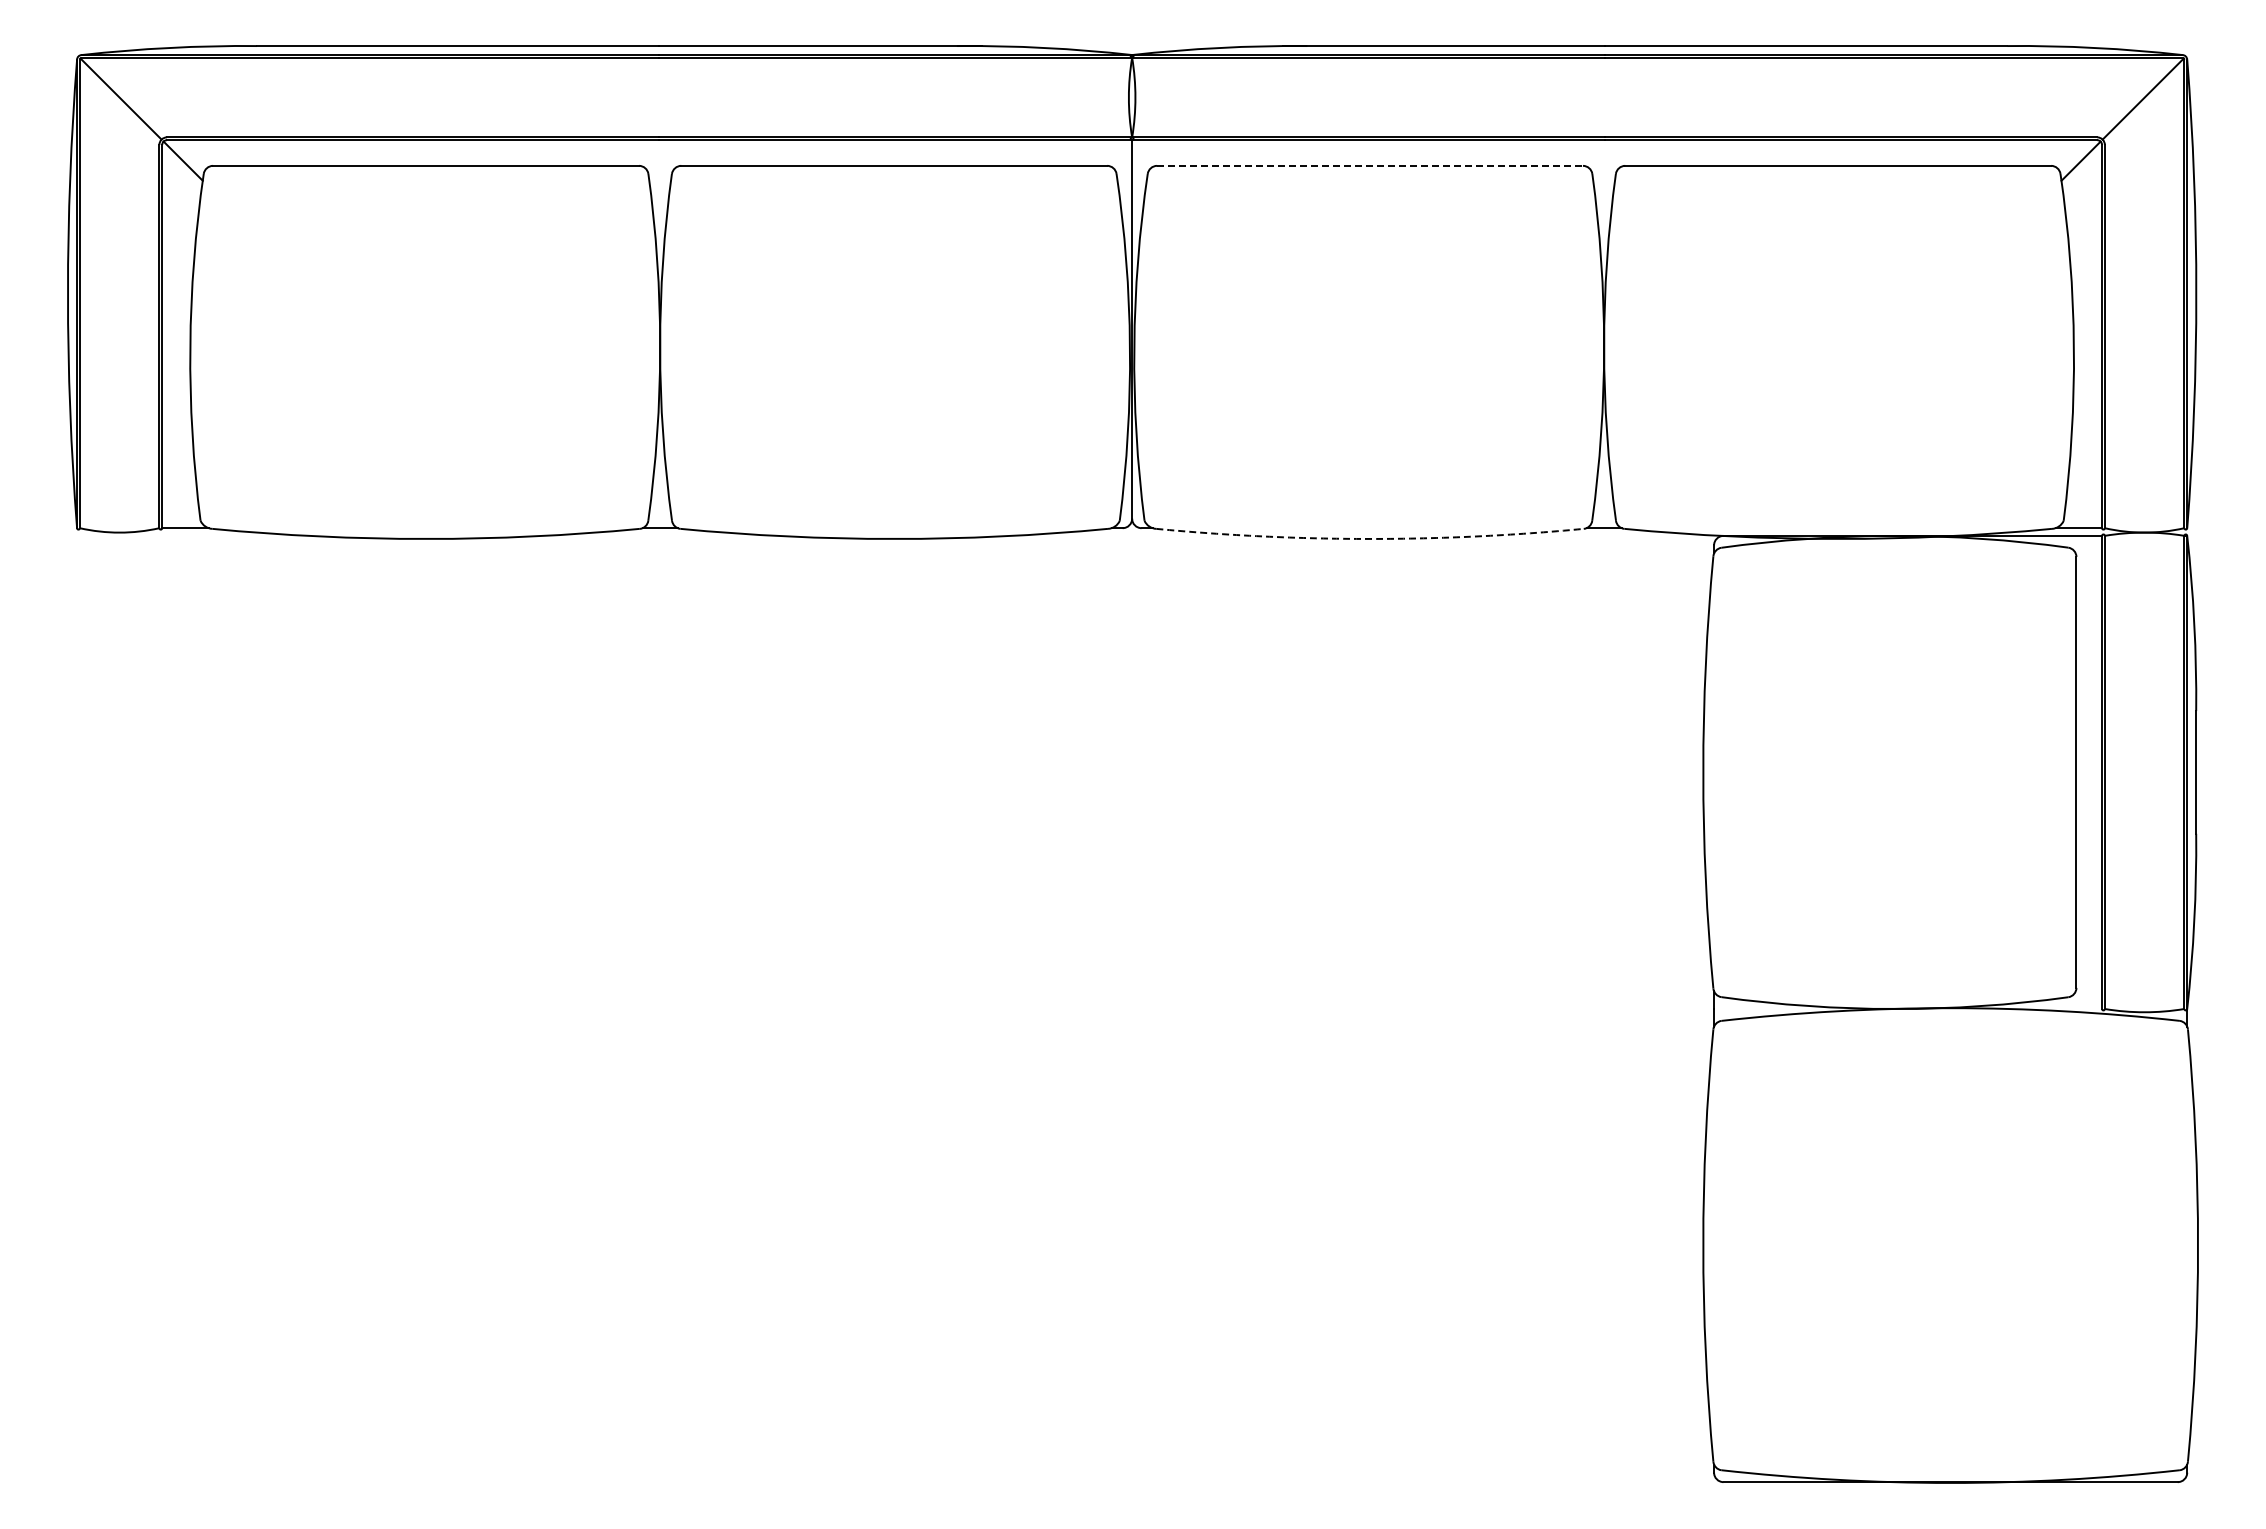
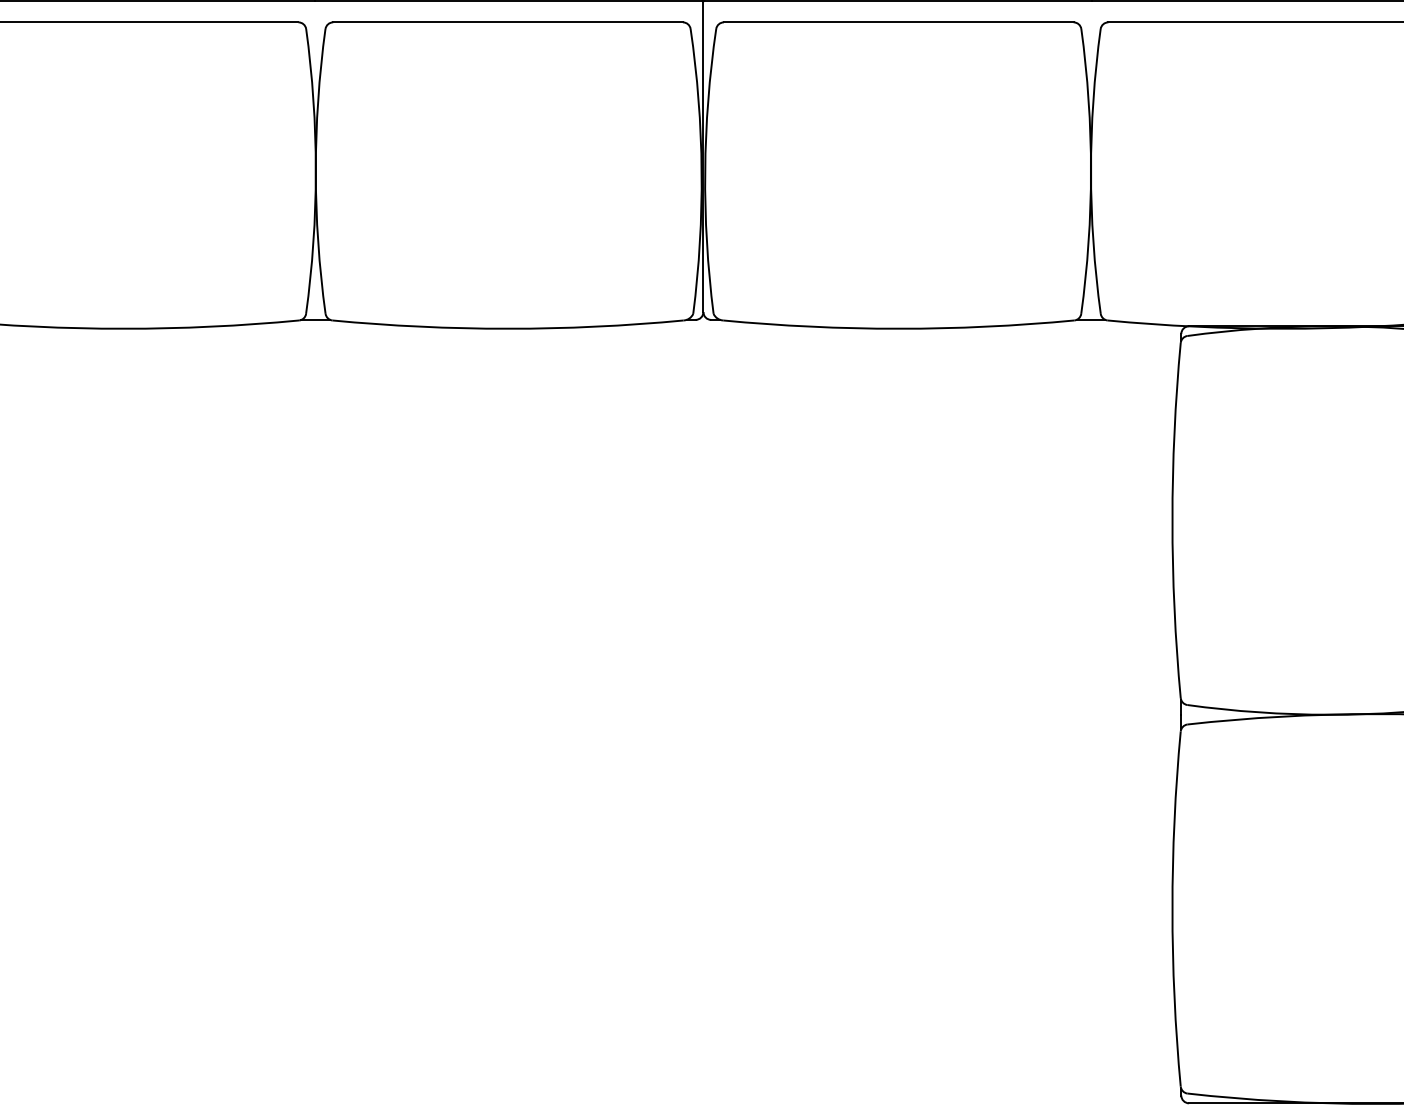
line: (1370, 165) -> (899, 22), dashed -> solid
arc: (1370, 538) -> (899, 328), dashed -> solid

